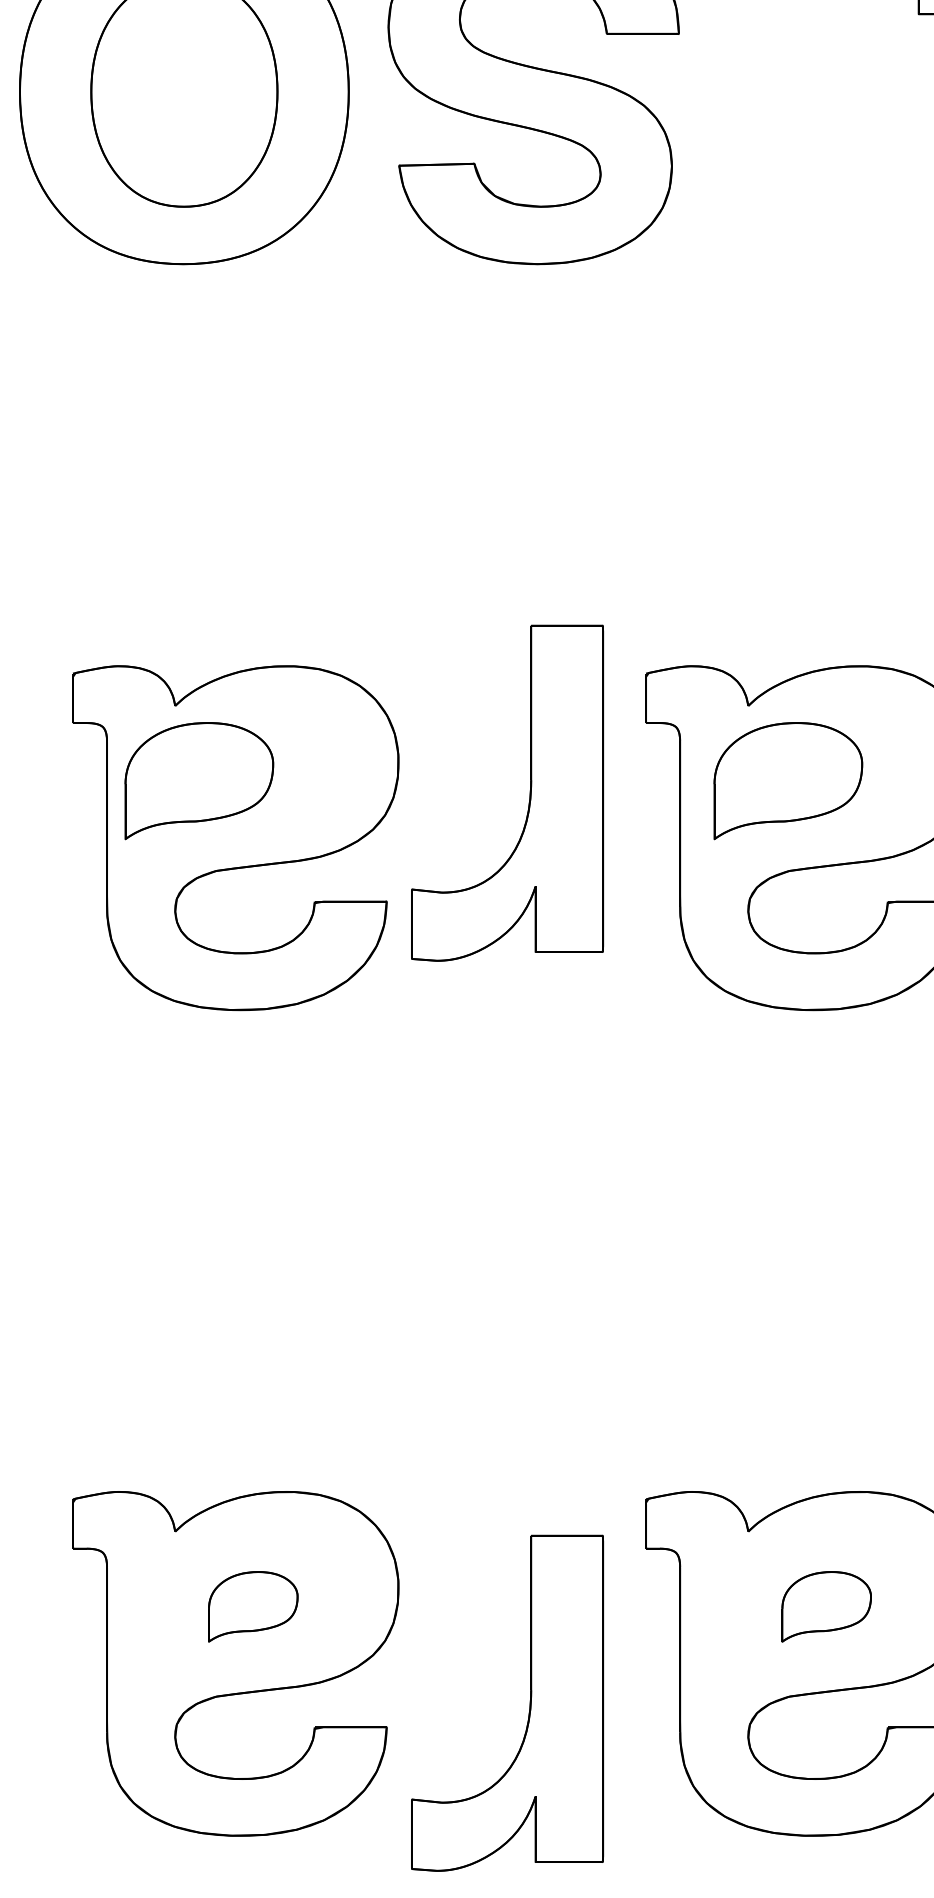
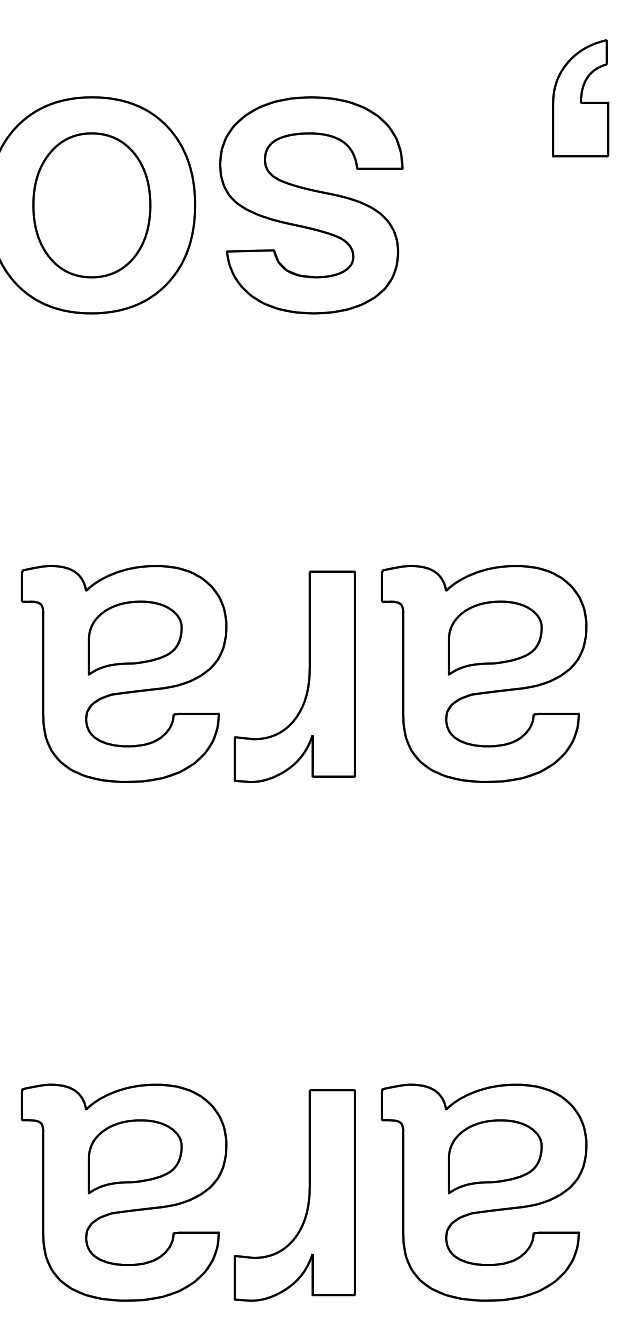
part: (198, 780) -> (134, 637), moved
part: (788, 780) -> (495, 637), moved
part: (529, 792) -> (308, 676), moved
part: (252, 1606) -> (134, 1156), size x1.67
part: (826, 1606) -> (495, 1156), size x1.67
part: (529, 1703) -> (308, 1195), moved

